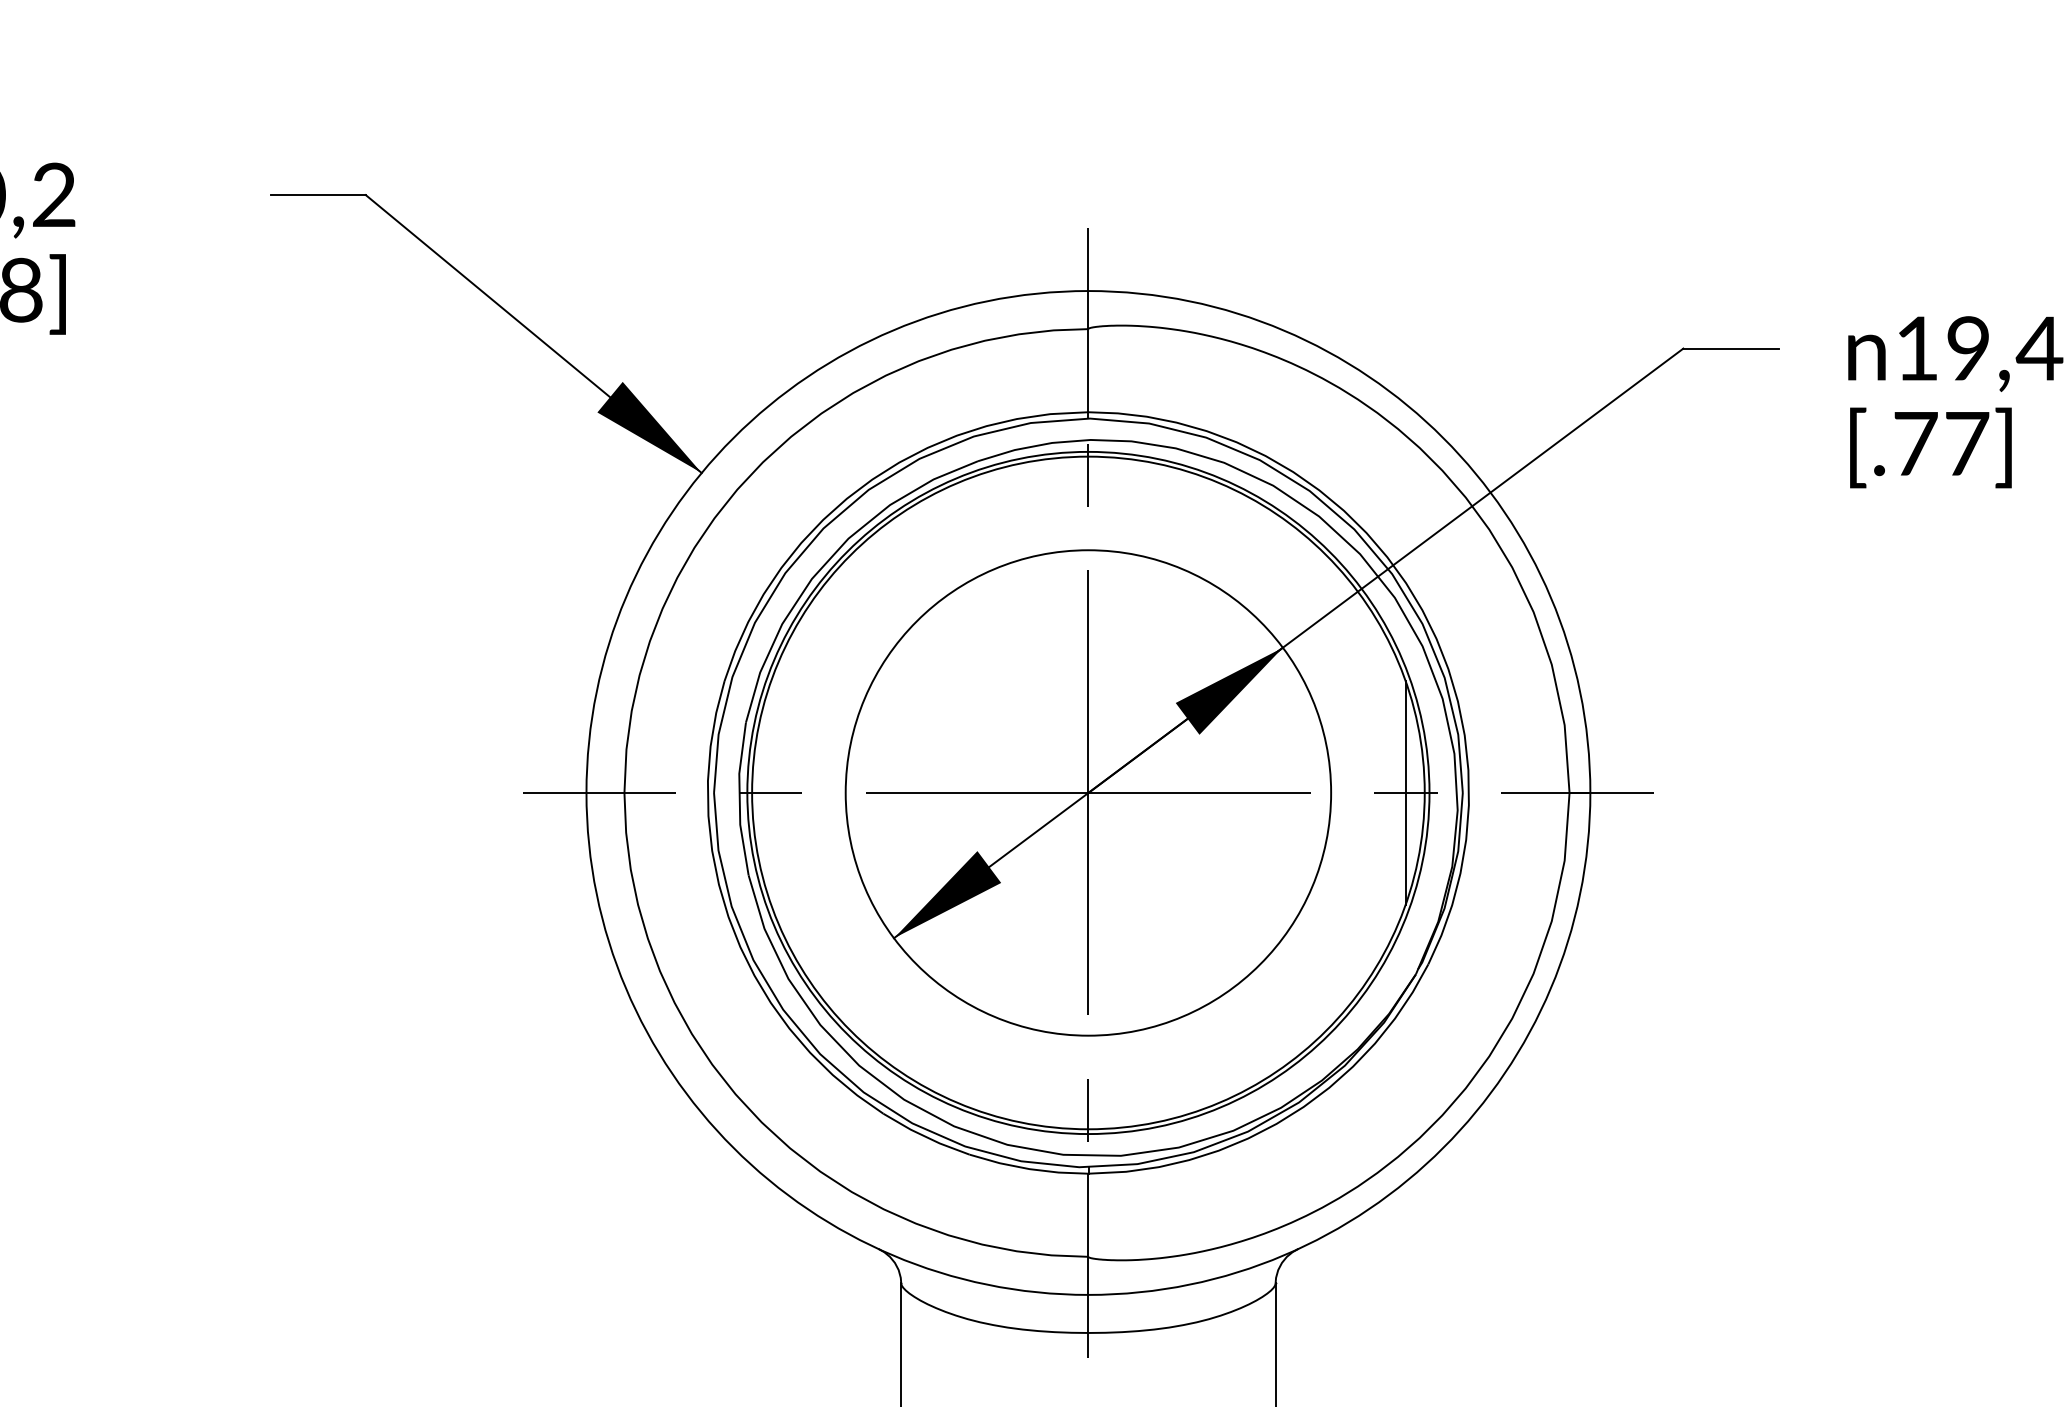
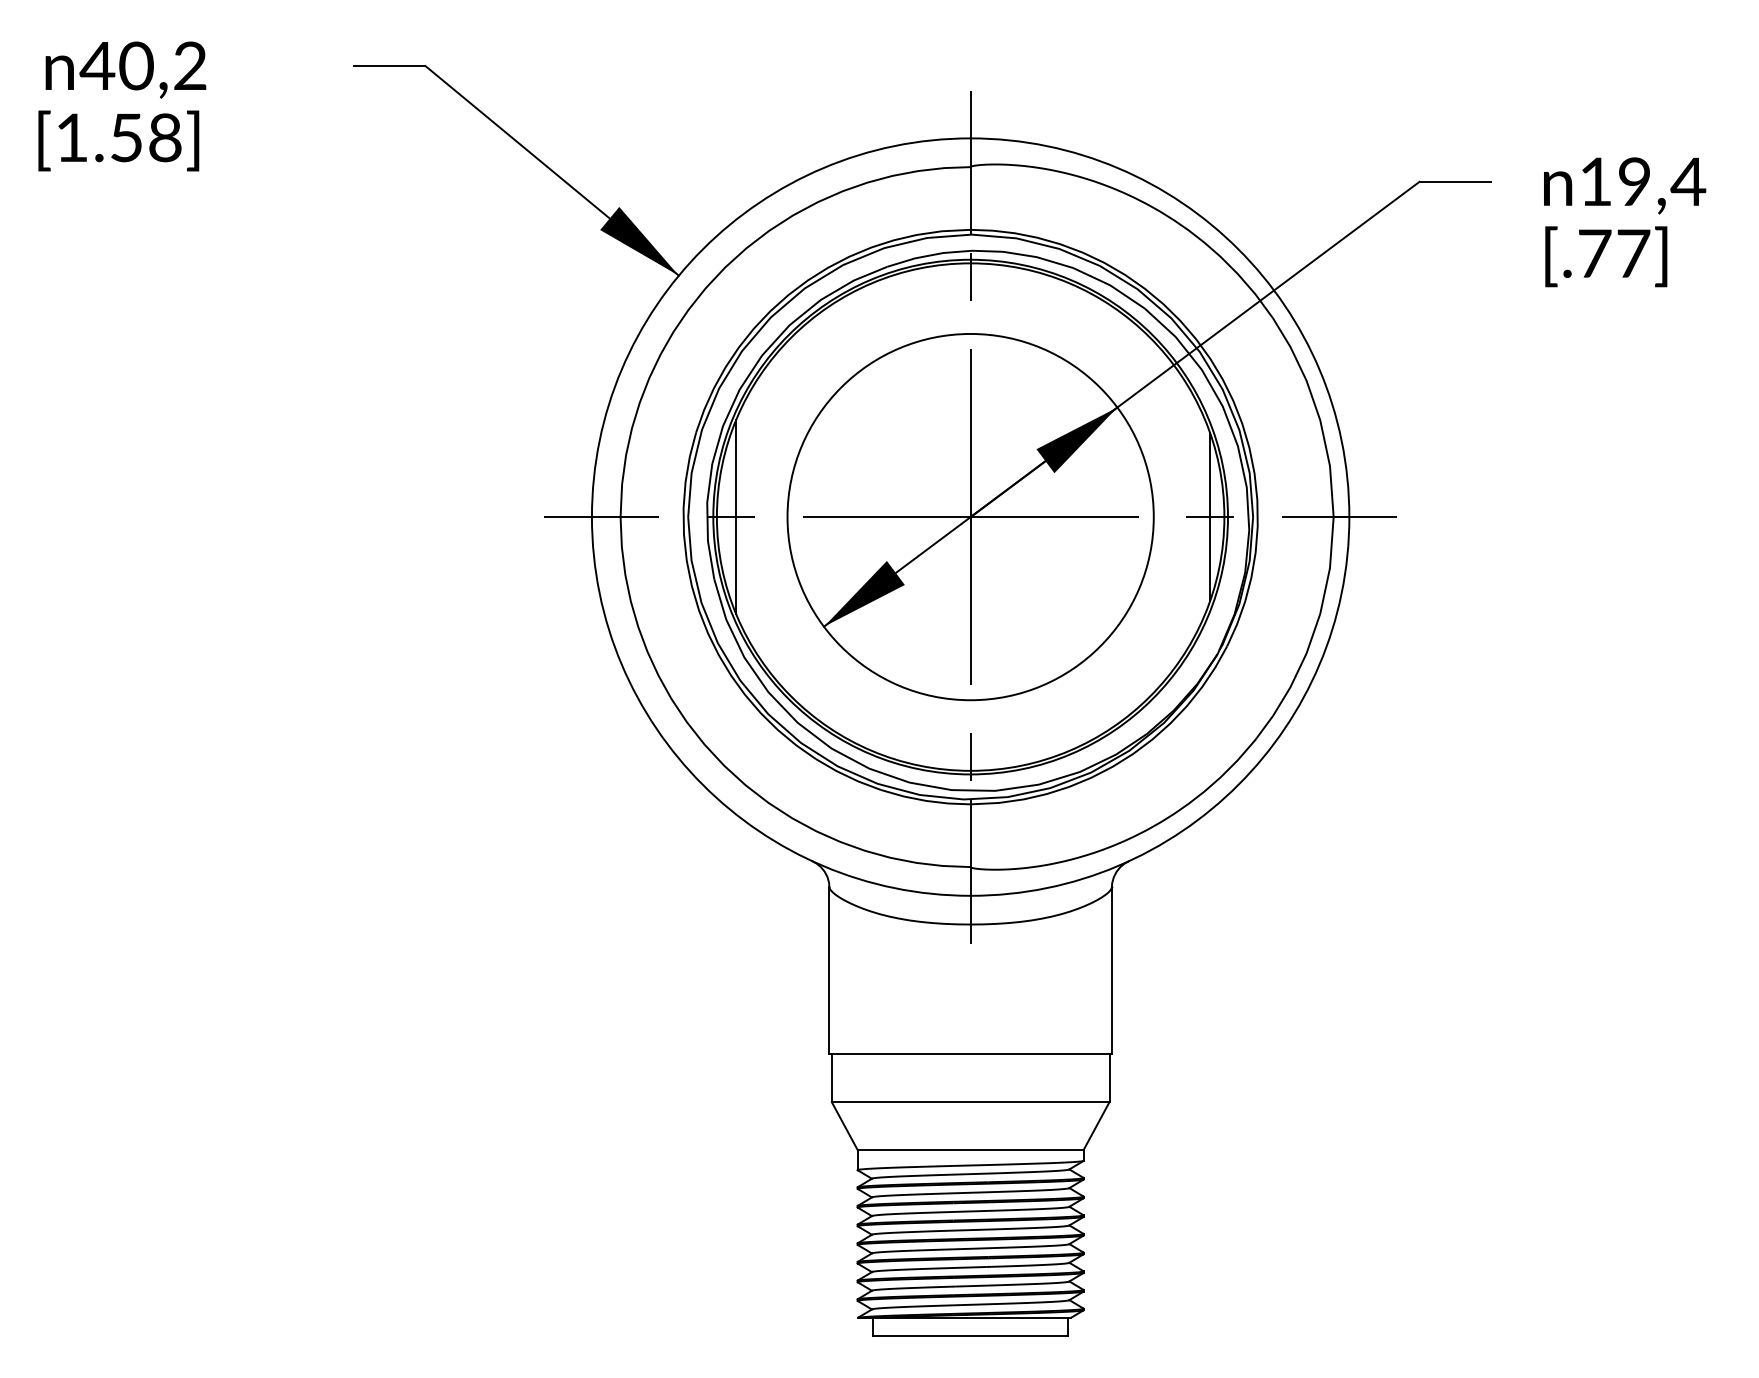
line: (778, 792) -> (736, 516), added

